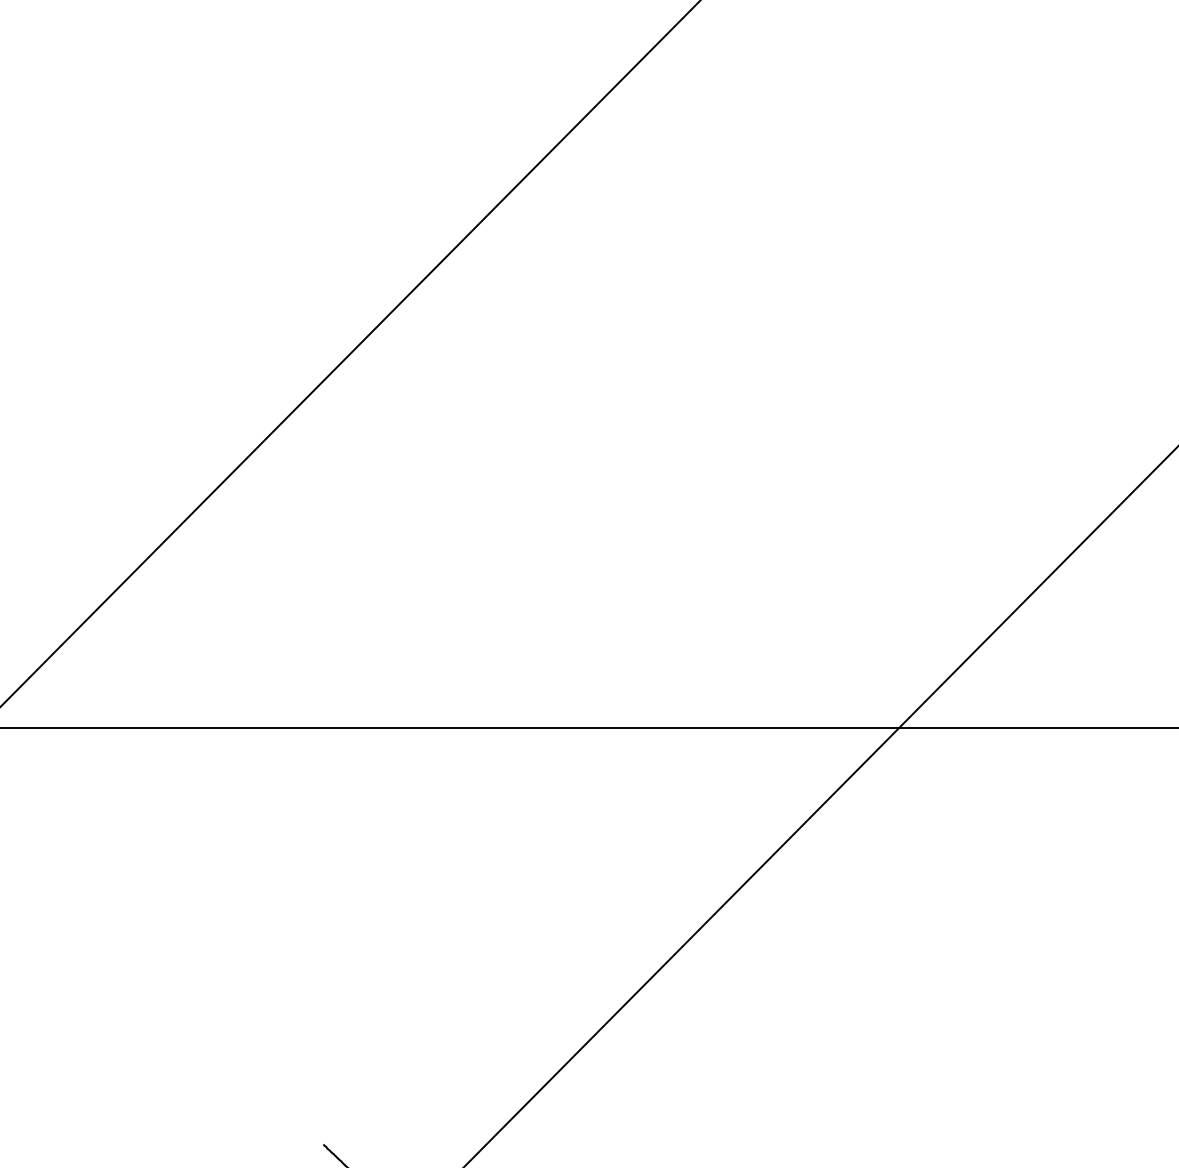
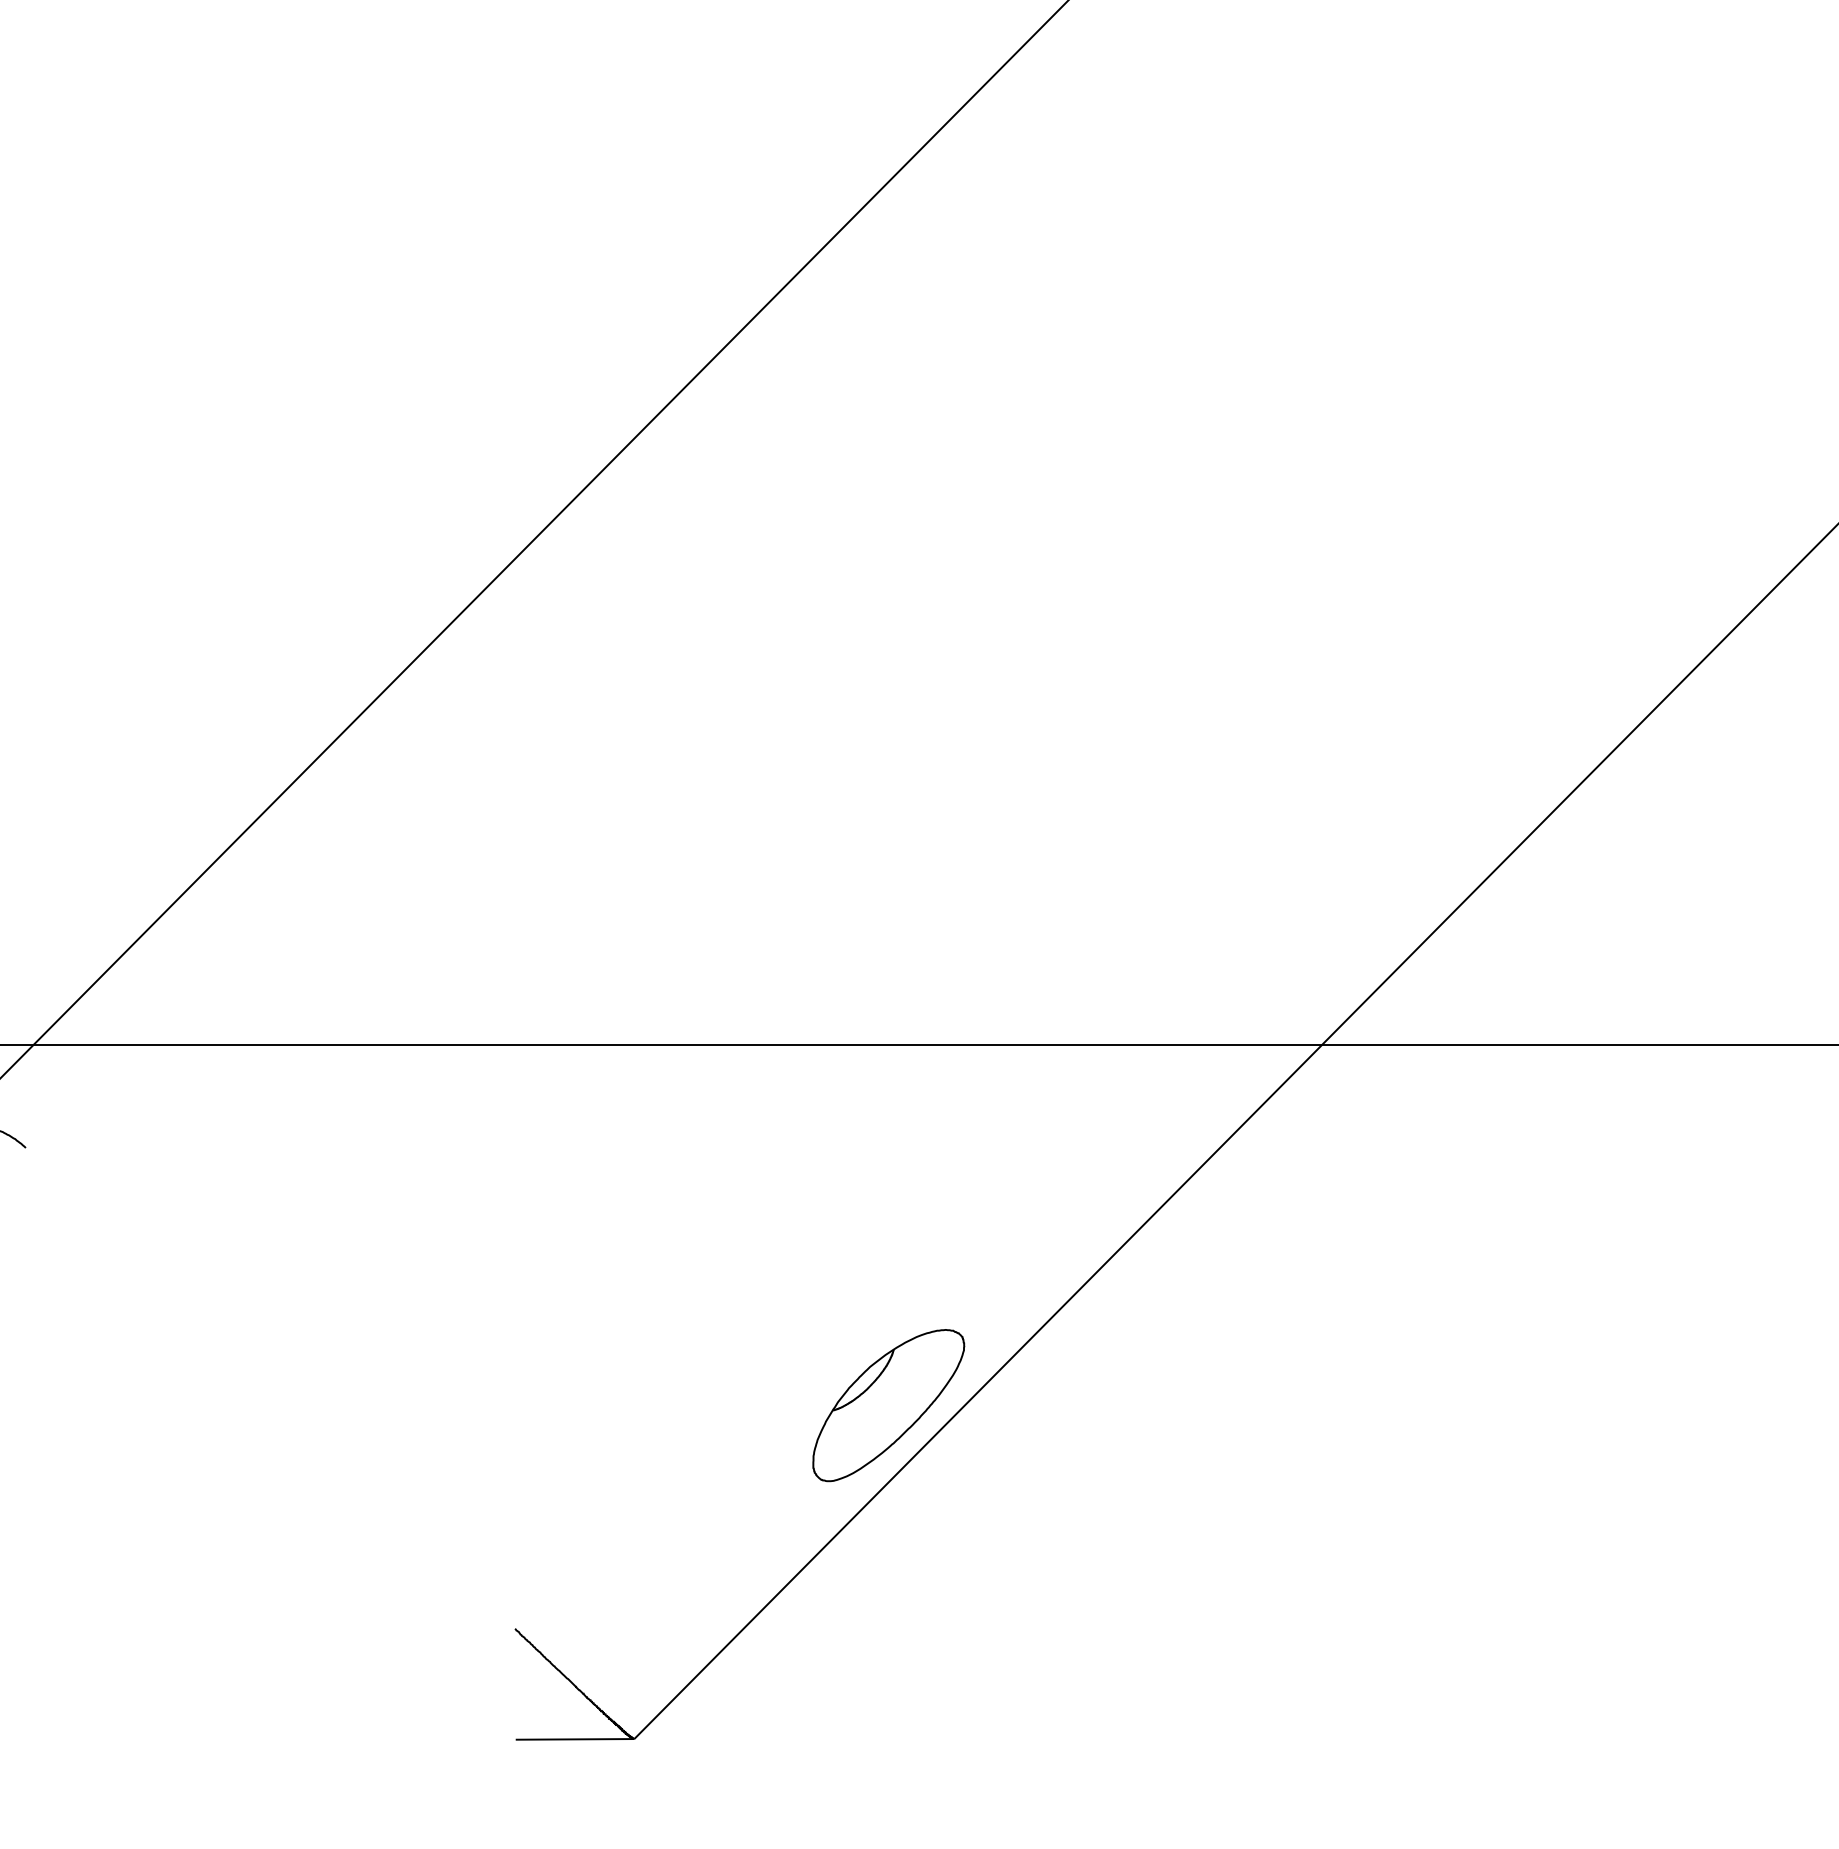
part: (589, 985) -> (888, 1405), added

